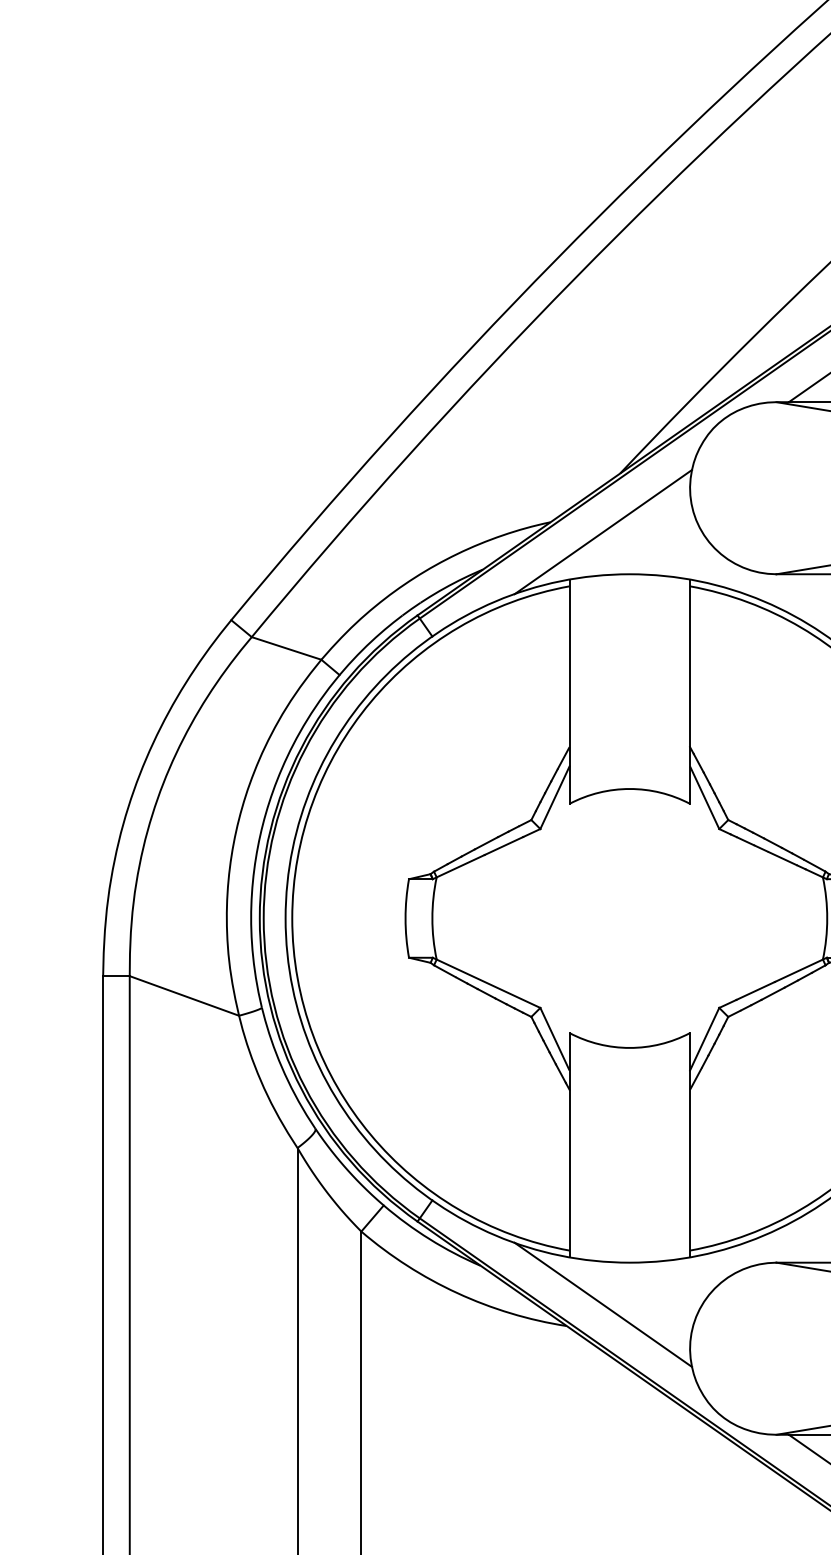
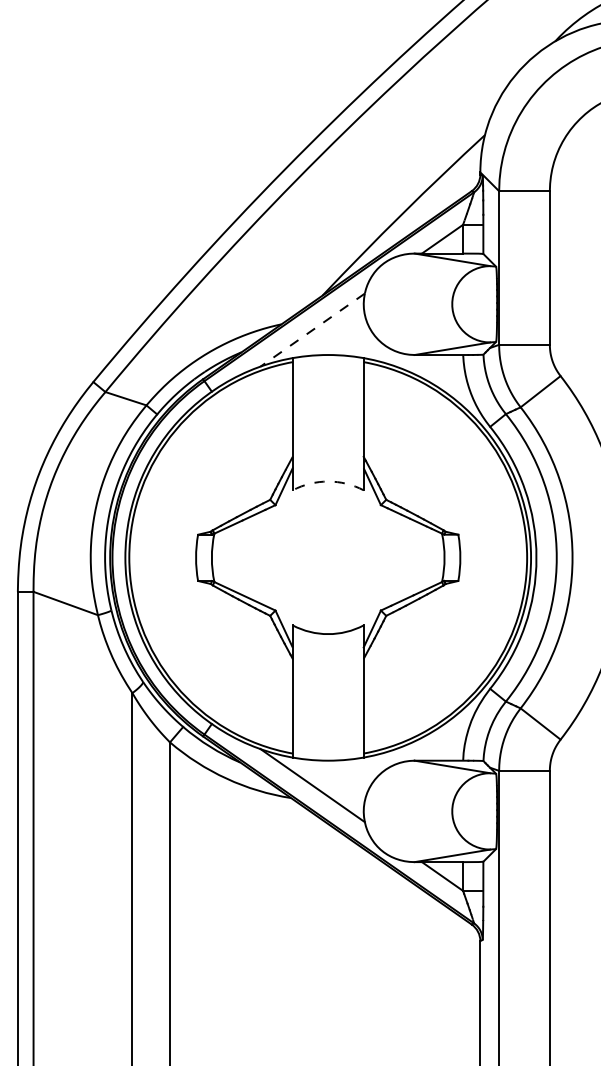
line: (603, 532) -> (312, 330), solid -> dashed
arc: (630, 788) -> (328, 481), solid -> dashed

